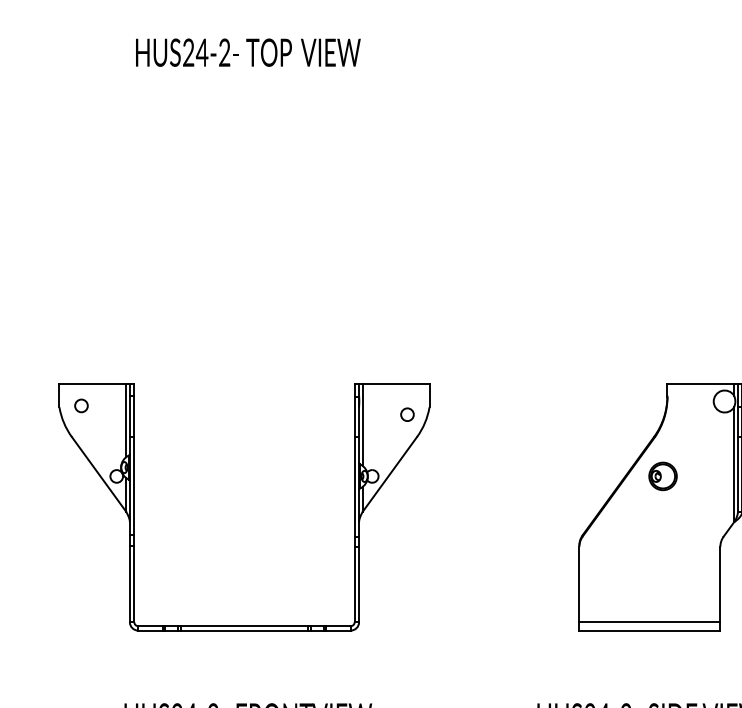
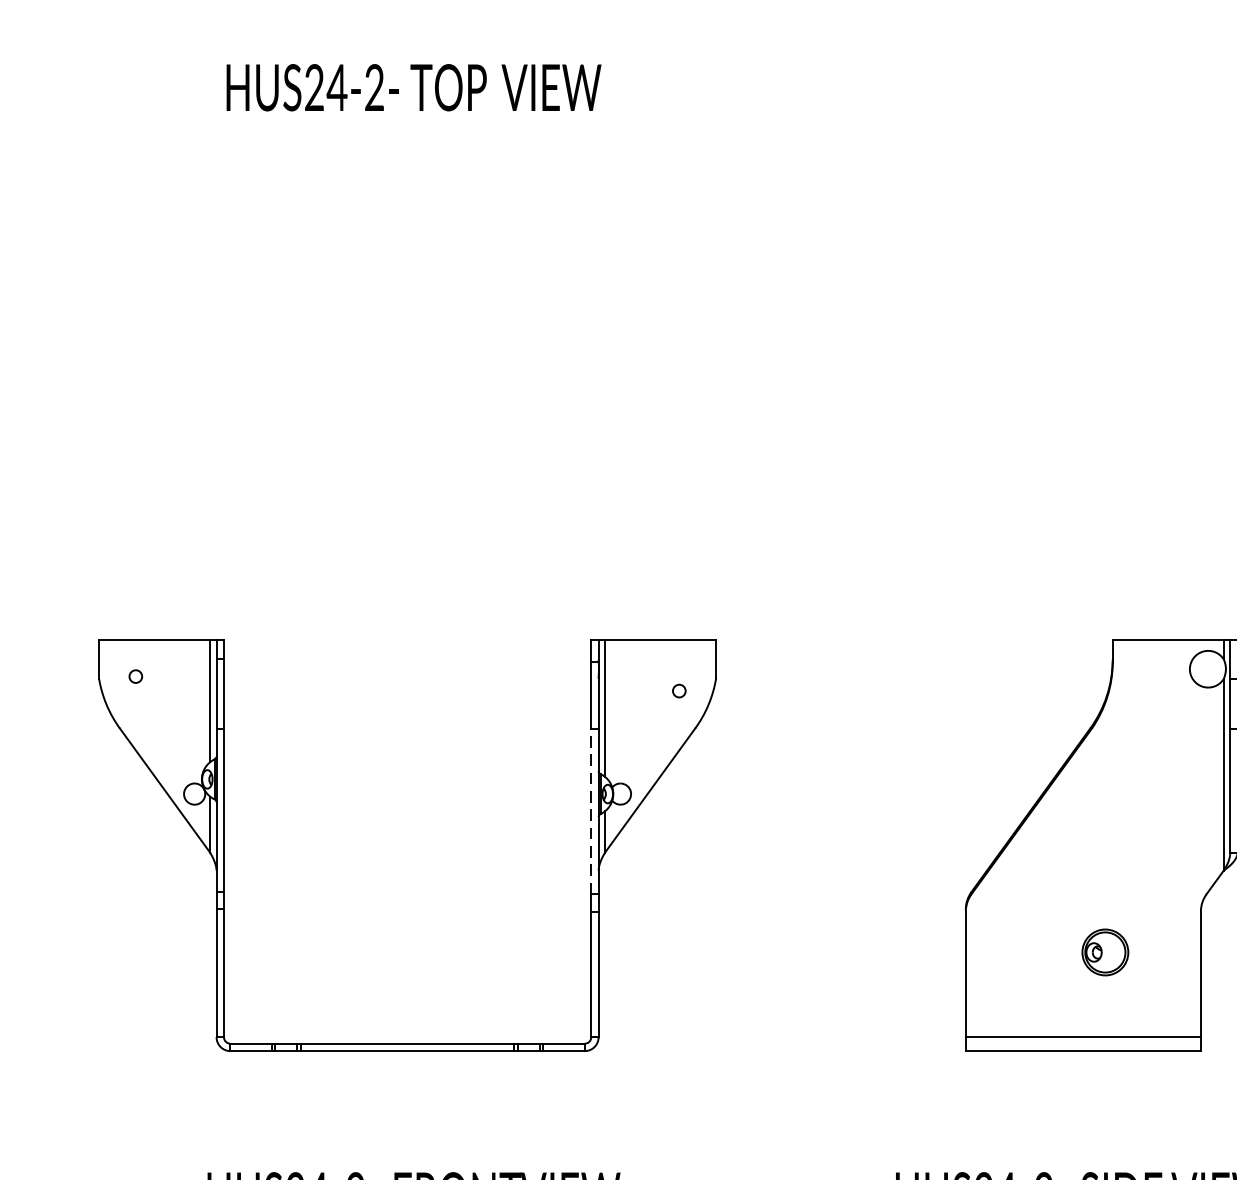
circle: (81, 405) -> (135, 675), size x0.6
circle: (407, 414) -> (679, 690), size x0.6
part: (662, 476) -> (1104, 952), moved
line: (354, 486) -> (590, 810), solid -> dashed

